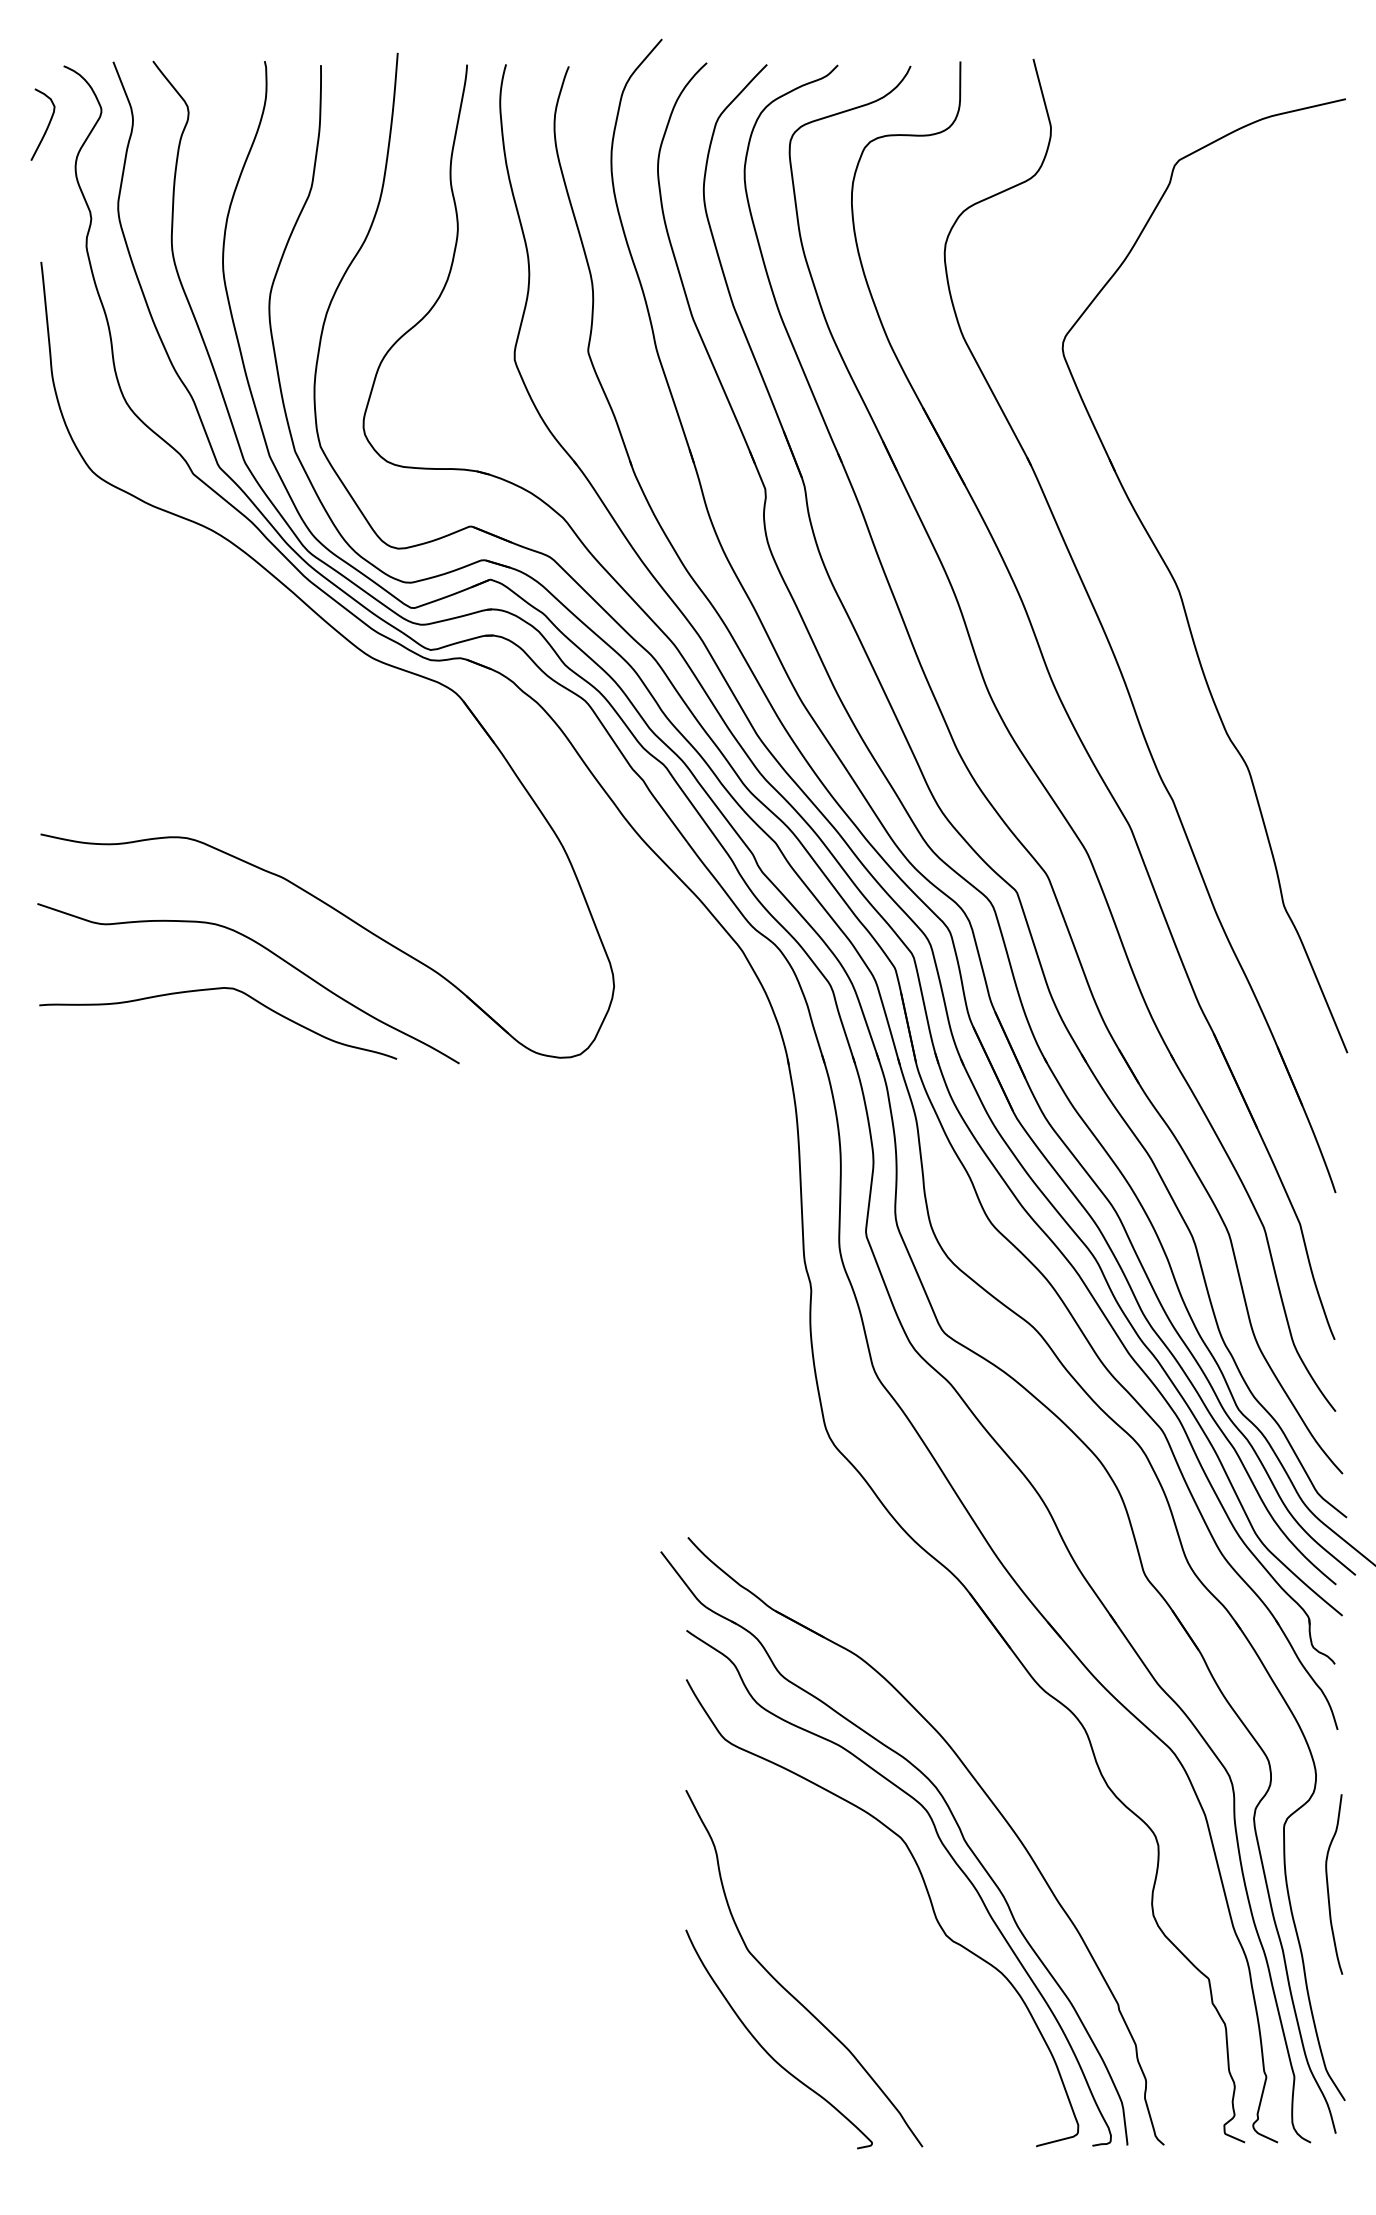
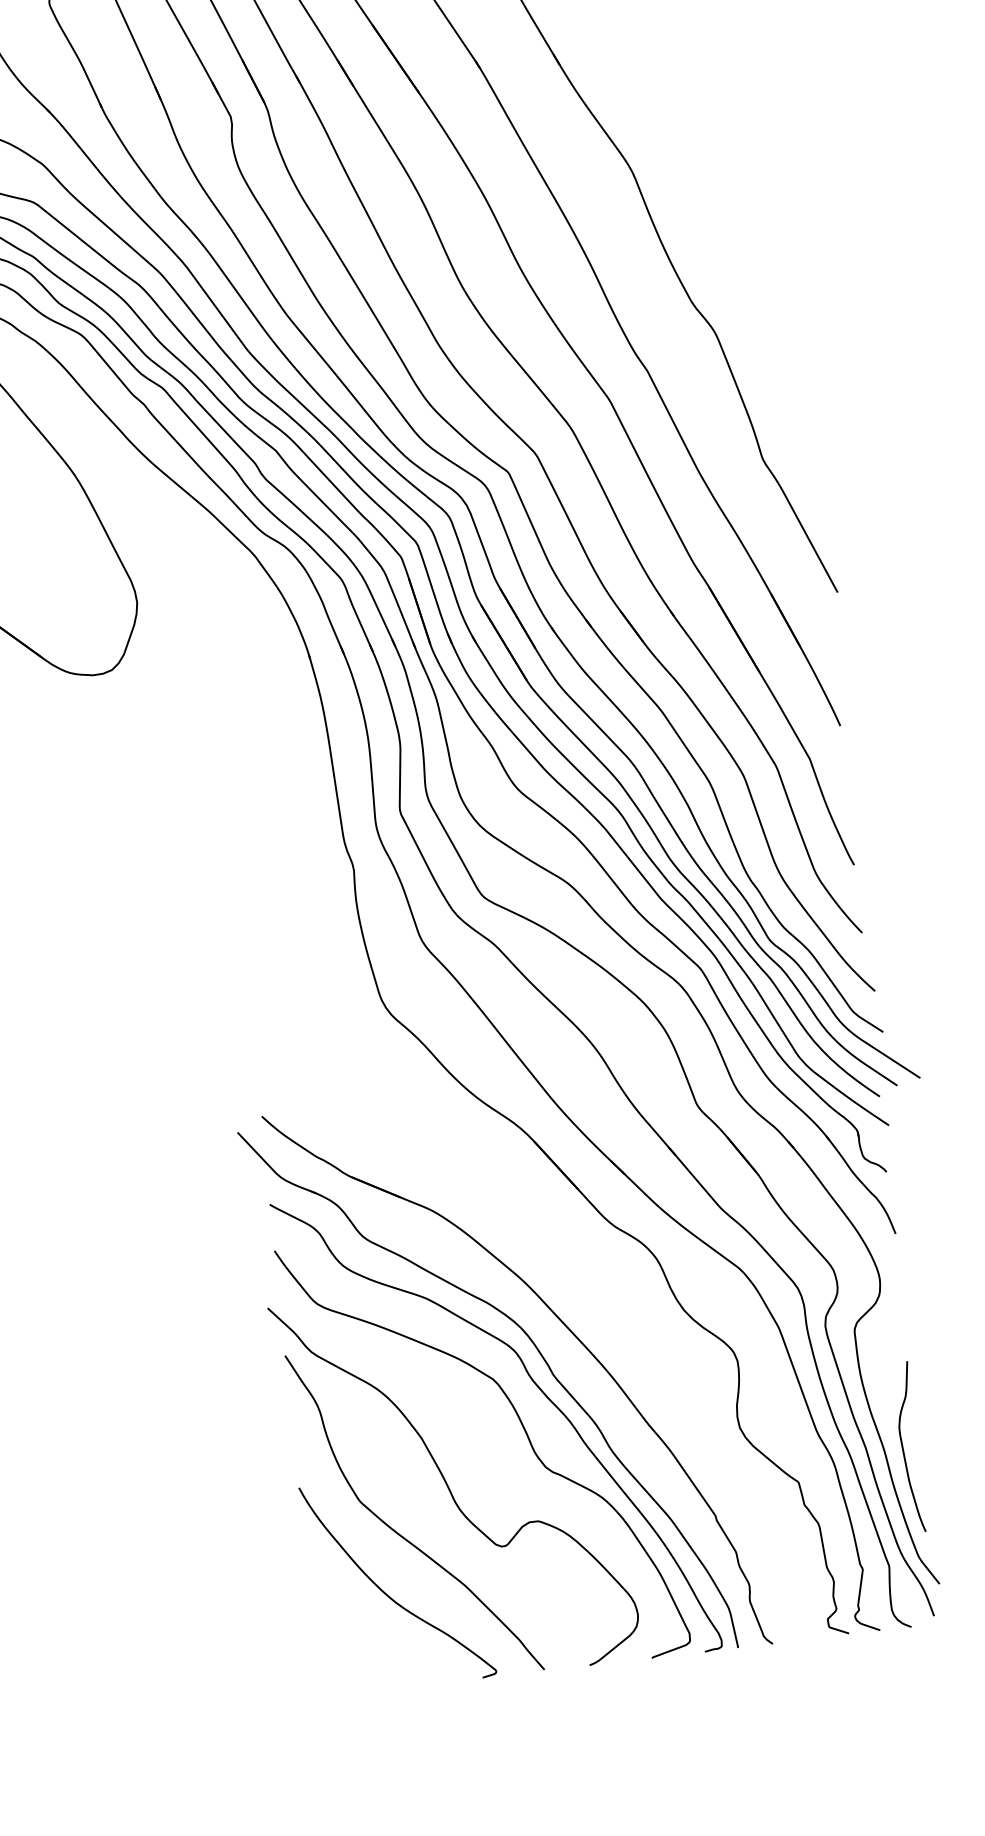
curve: (1328, 1884) -> (903, 1447), moved
curve: (842, 1943) -> (448, 1485), added

